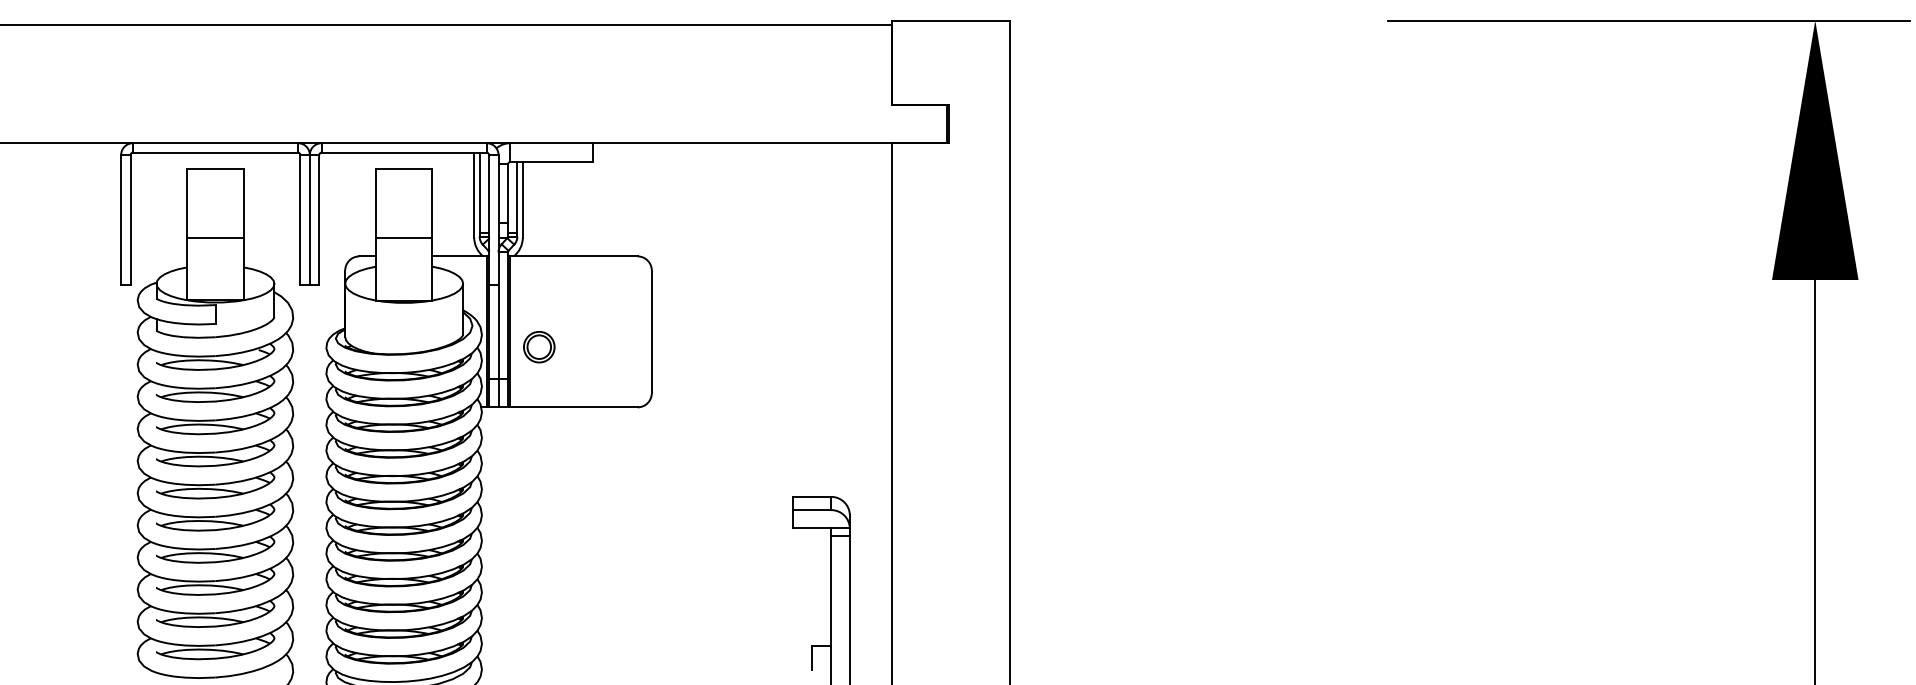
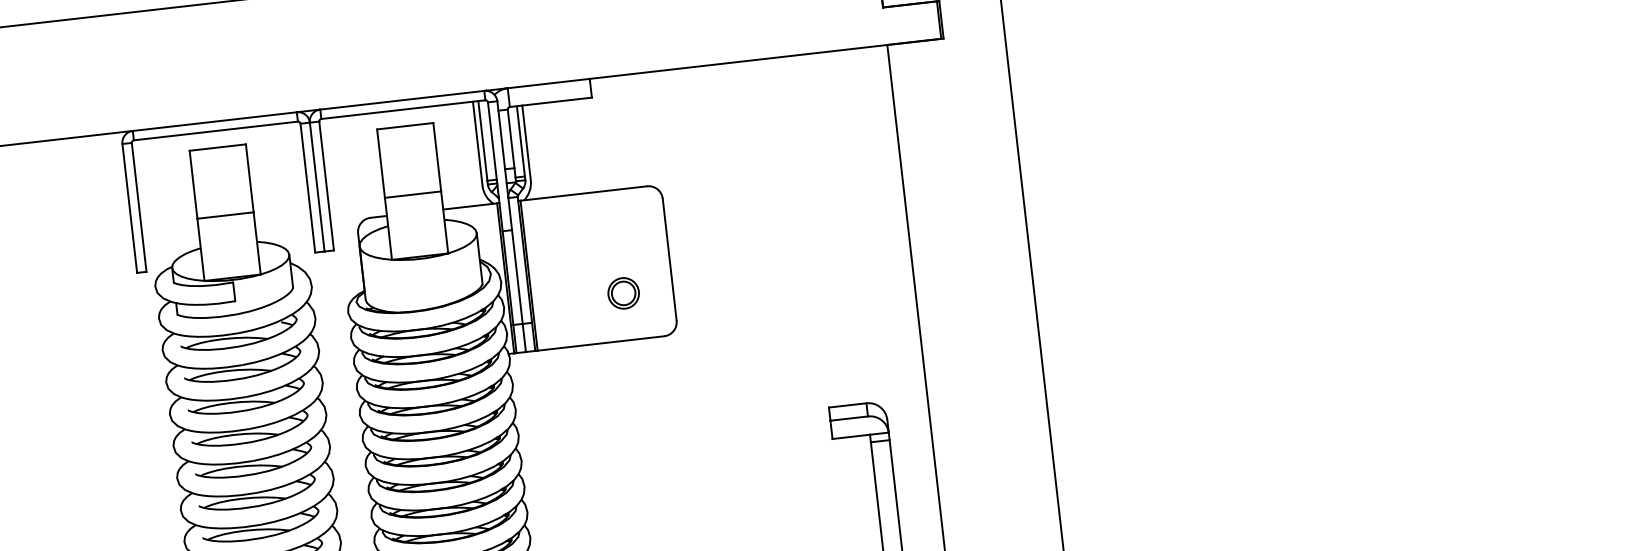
part: (539, 347) -> (623, 293), moved

